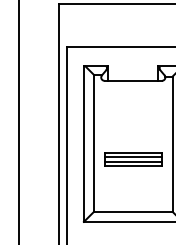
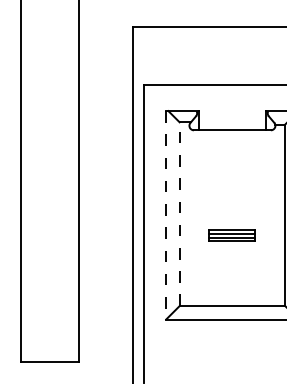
line: (93, 143) -> (179, 214), solid -> dashed
line: (84, 144) -> (166, 215), solid -> dashed
part: (133, 159) -> (232, 235), size x0.6

